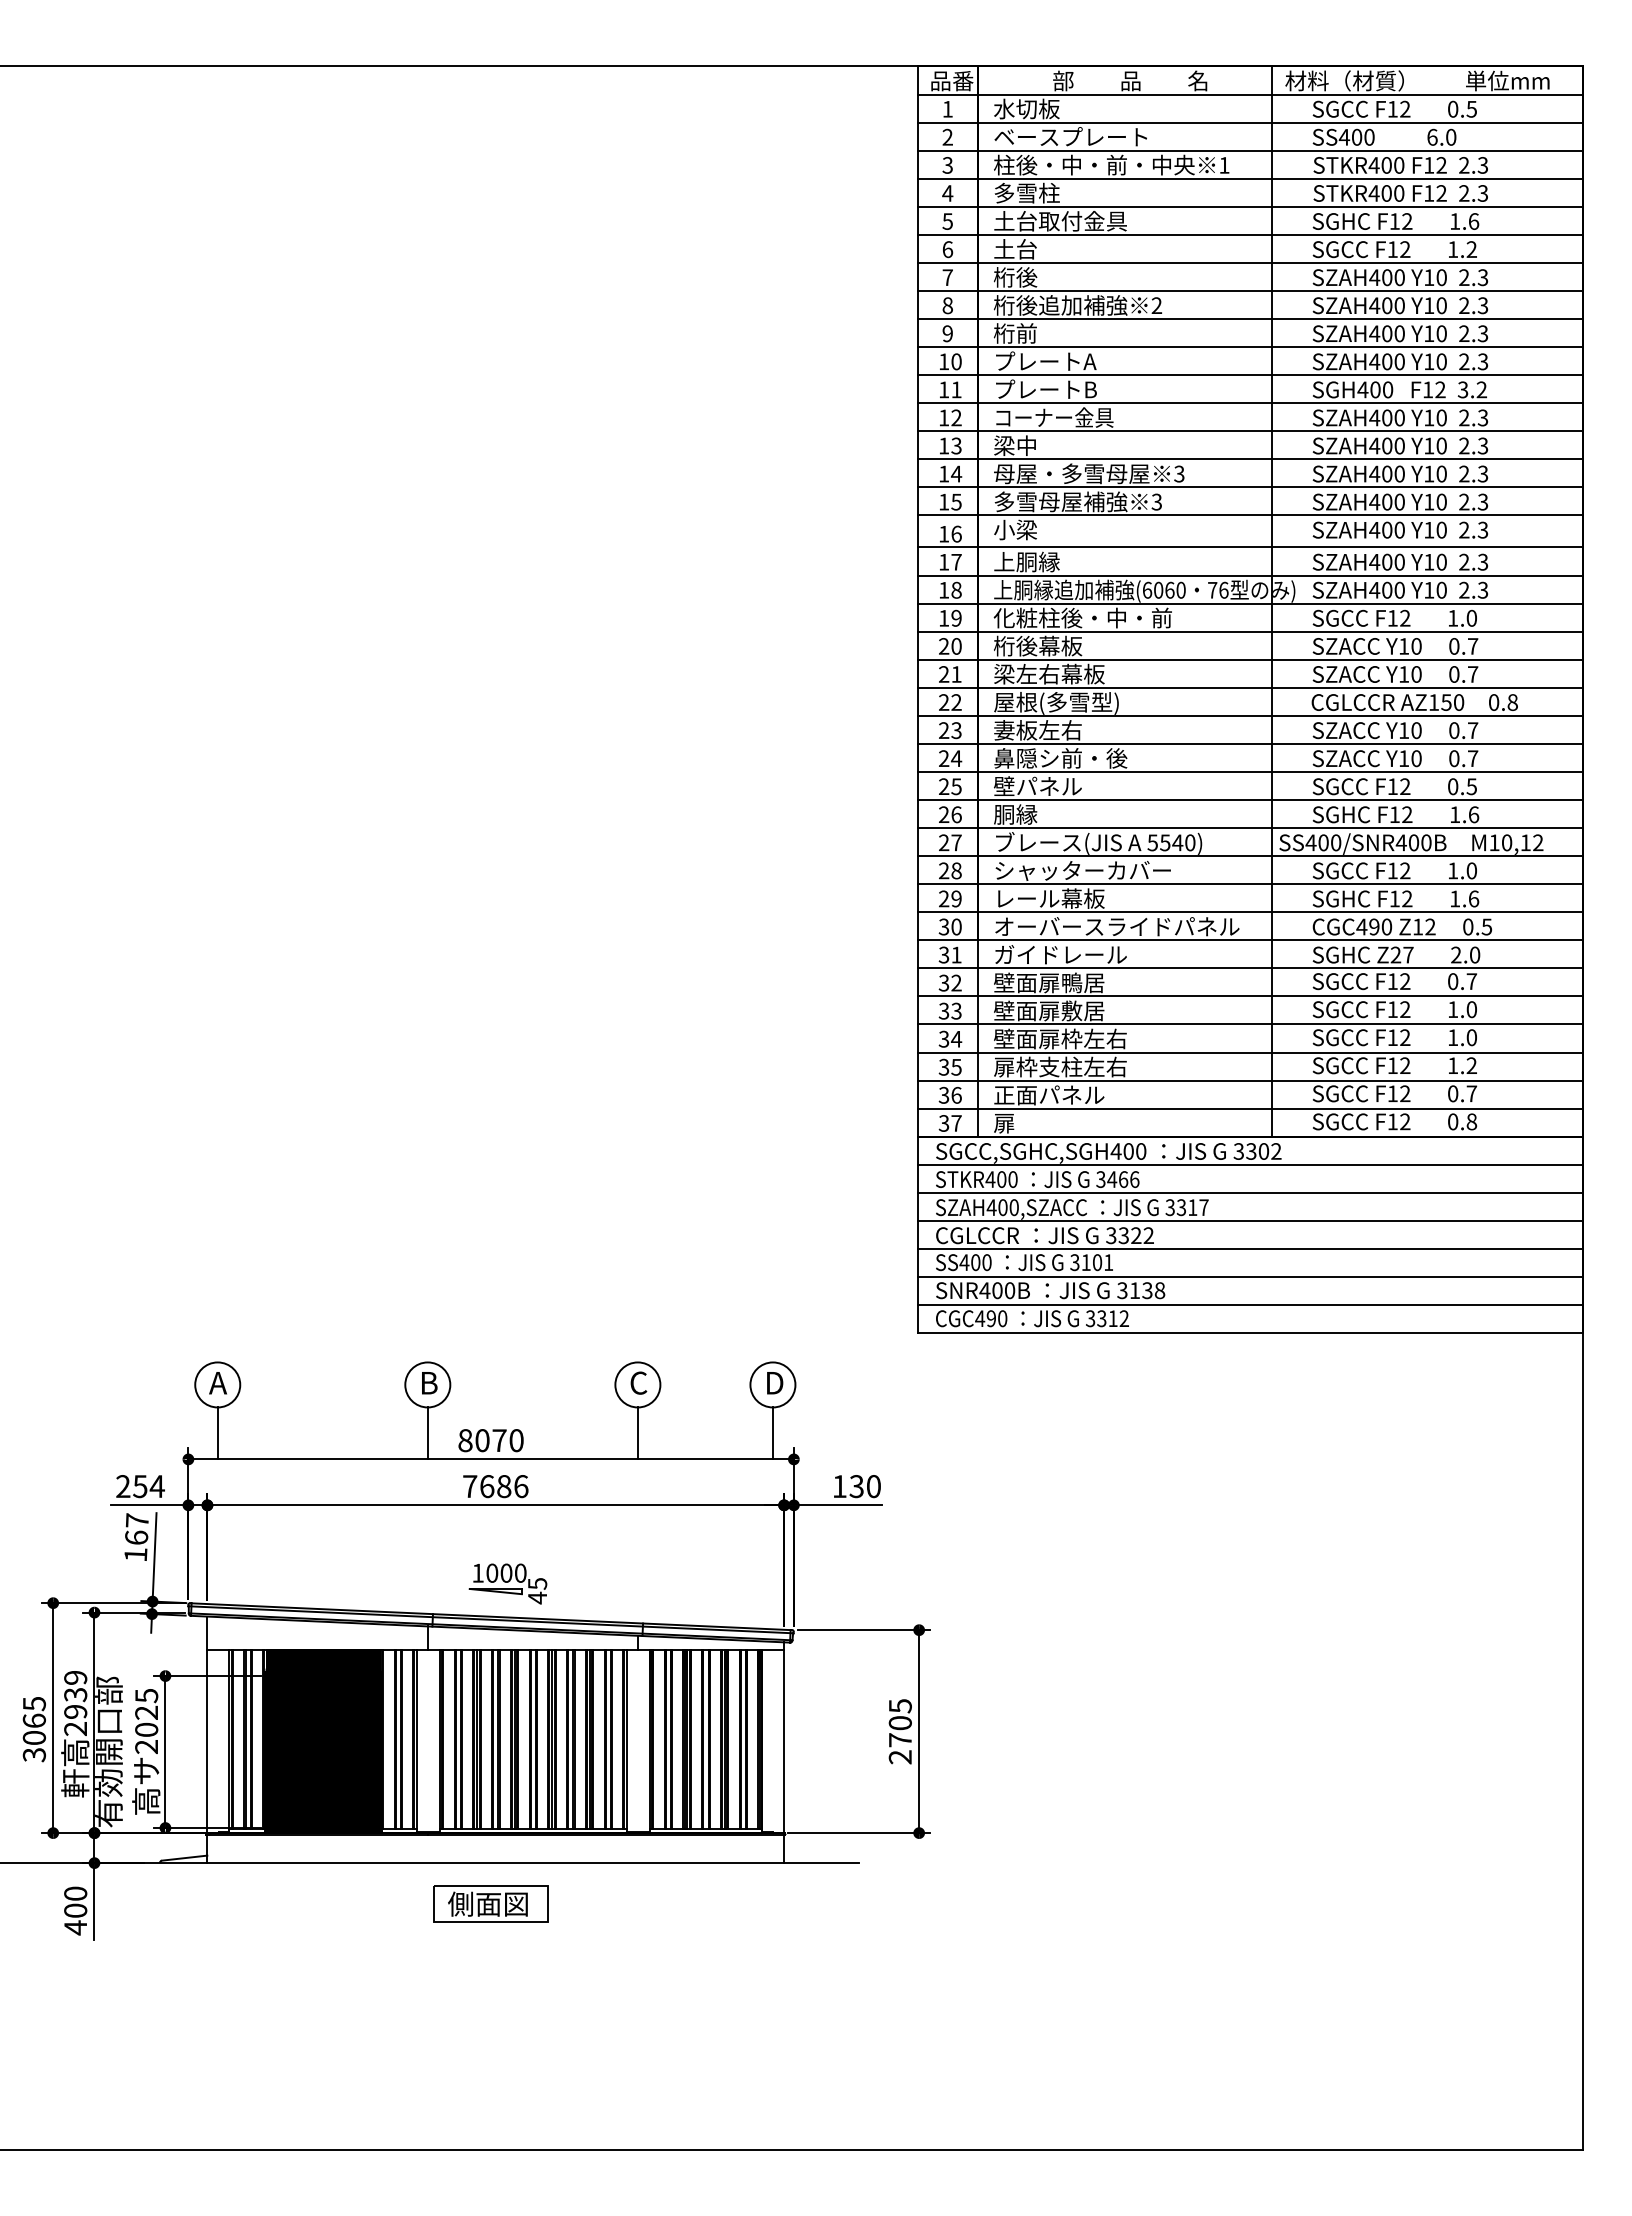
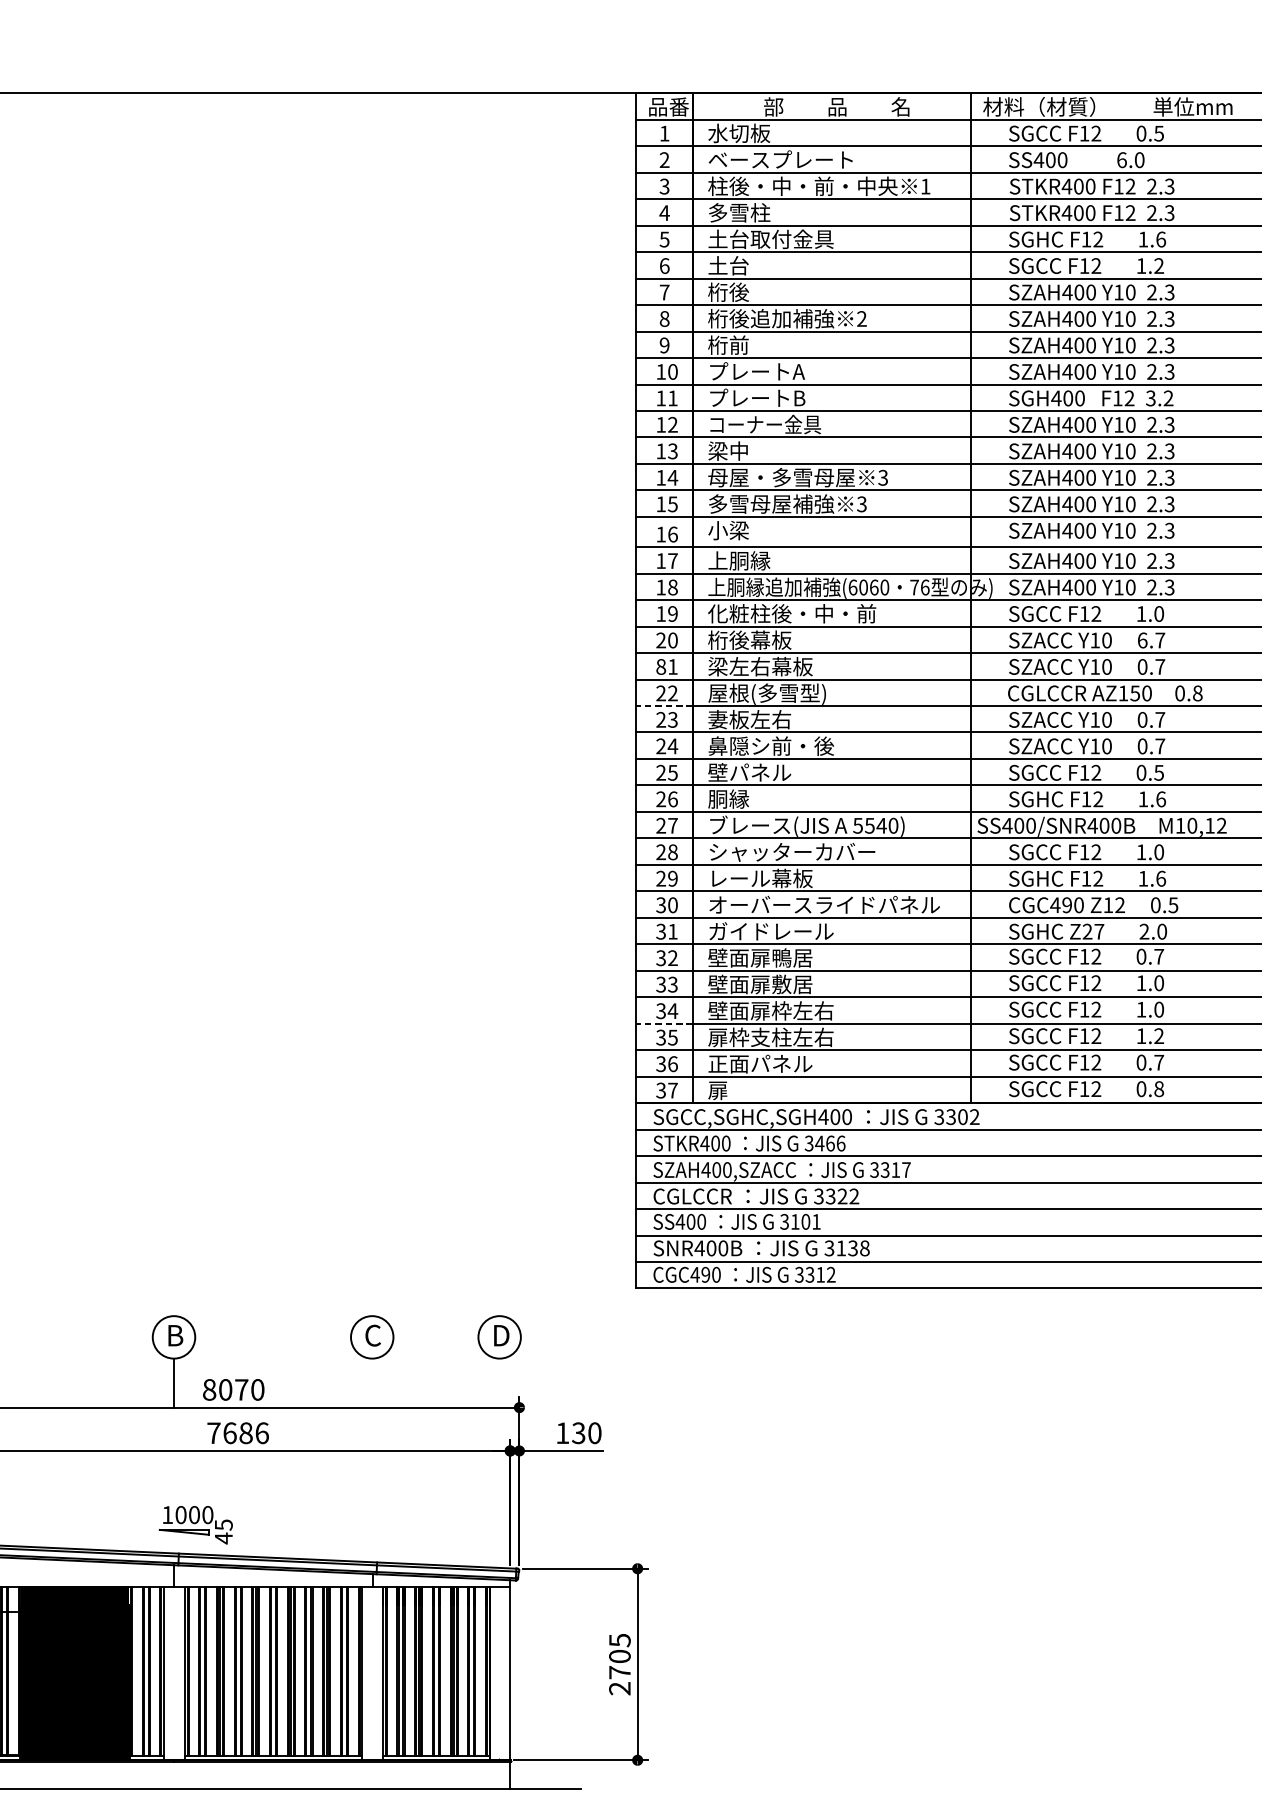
text: (1454, 646) -> (1142, 640), 0.7 -> 6.7
text: (944, 674) -> (661, 666), 21 -> 81
line: (947, 715) -> (664, 705), solid -> dashed
line: (947, 1052) -> (664, 1023), solid -> dashed
line: (638, 1433) -> (372, 1383), removed
line: (773, 1433) -> (500, 1383), removed
part: (507, 1583) -> (195, 1524), moved

